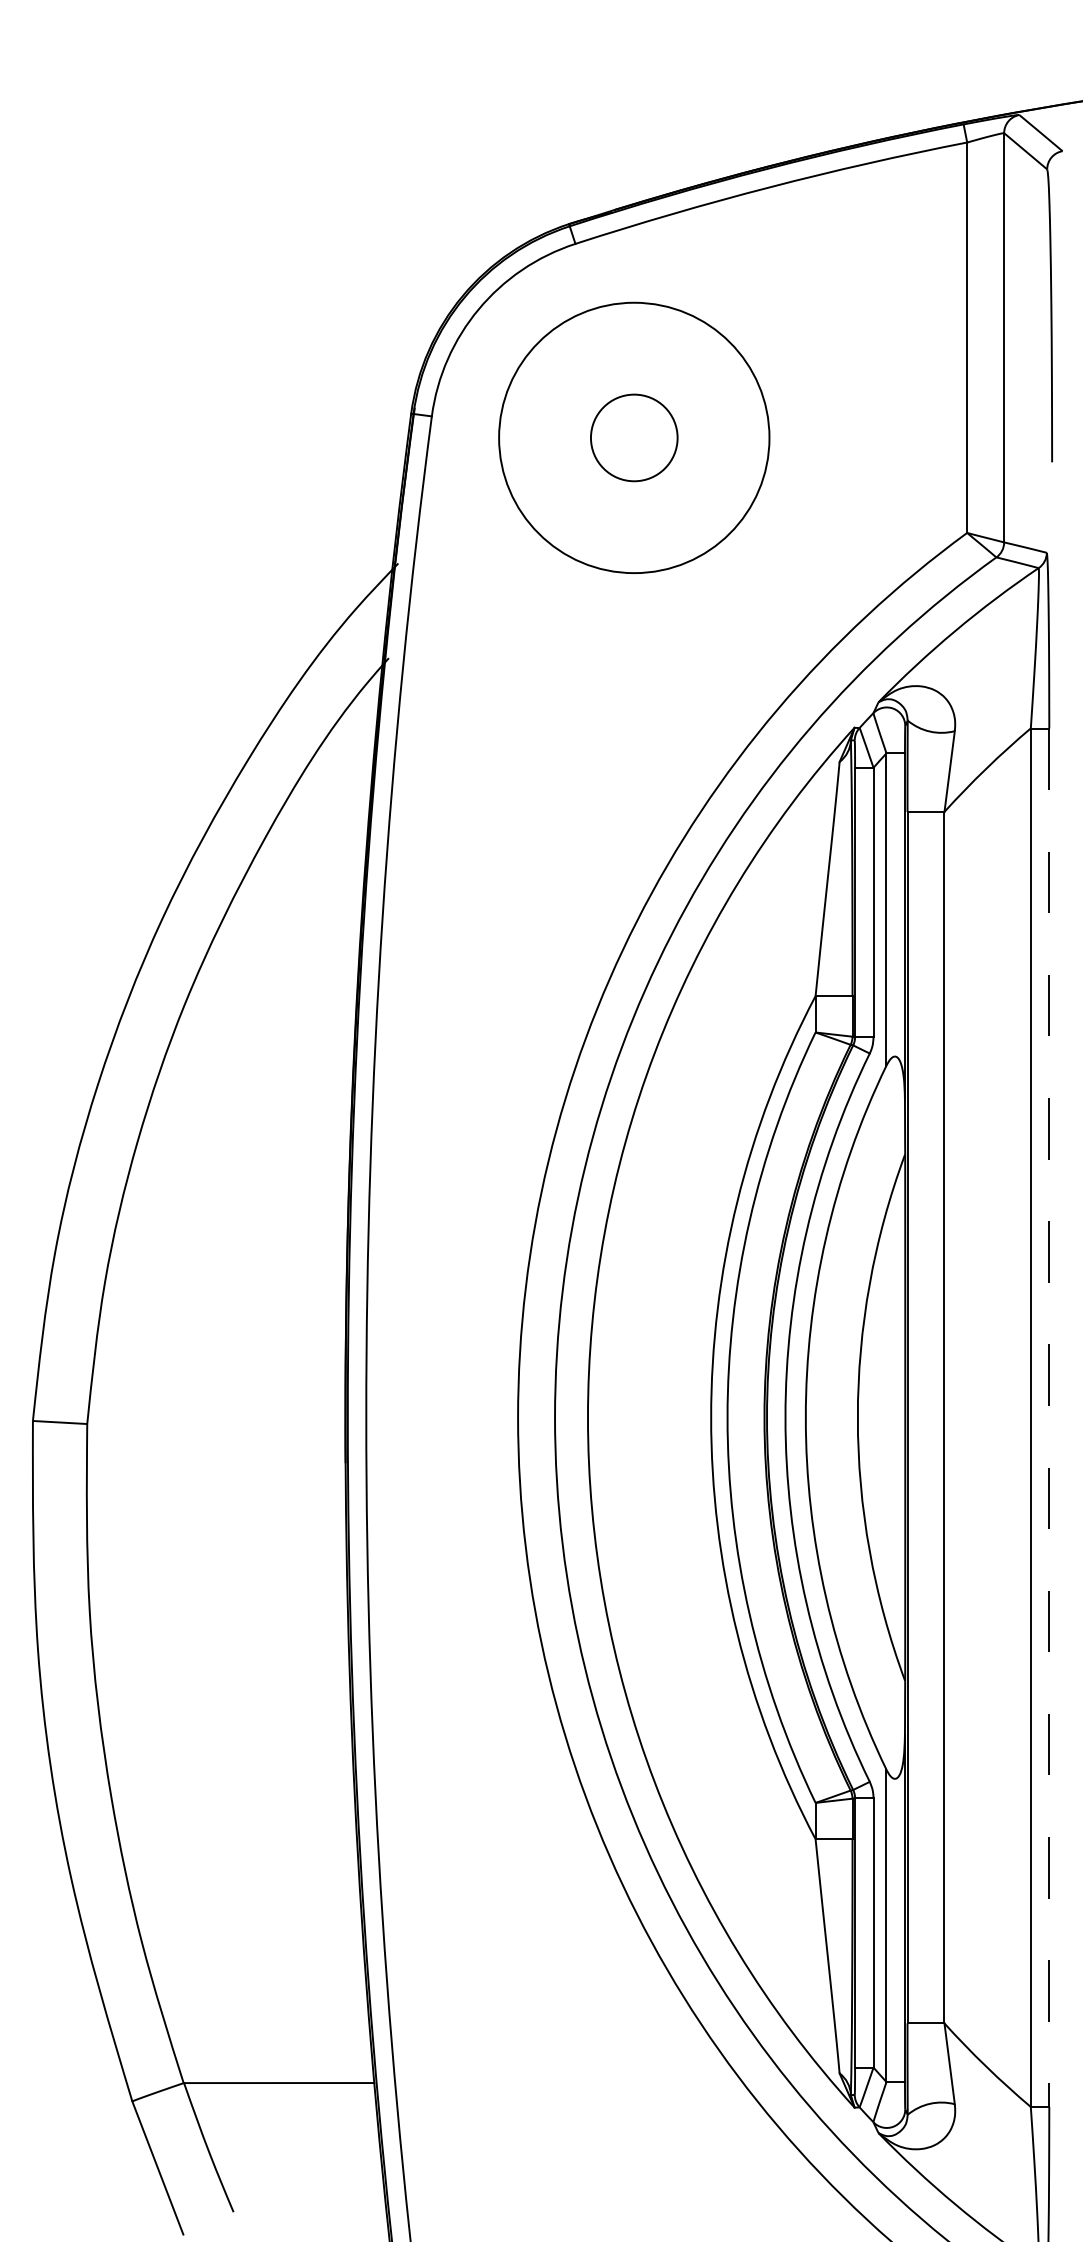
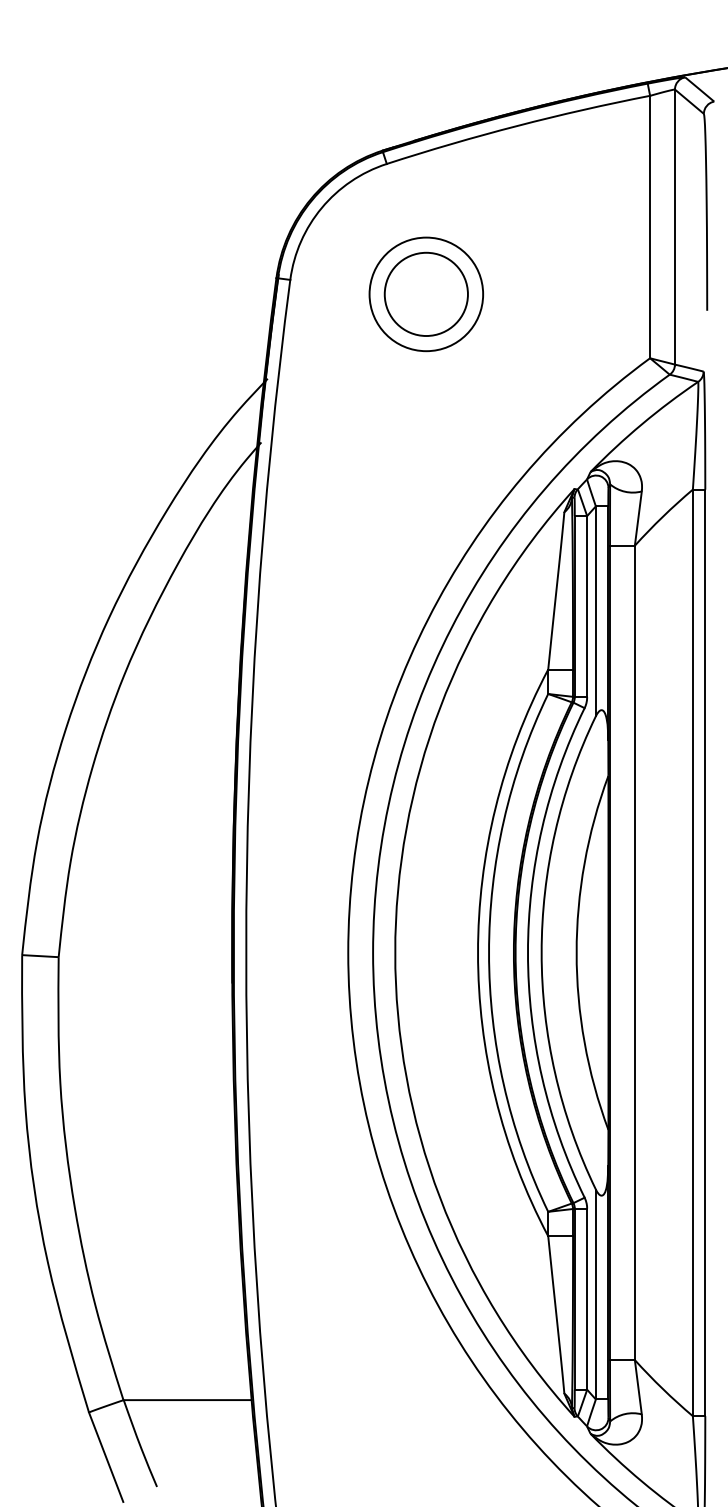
circle: (632, 438) -> (425, 294), size x1.43
circle: (634, 438) -> (426, 294), size x0.62
line: (1049, 1418) -> (705, 953), dashed -> solid

